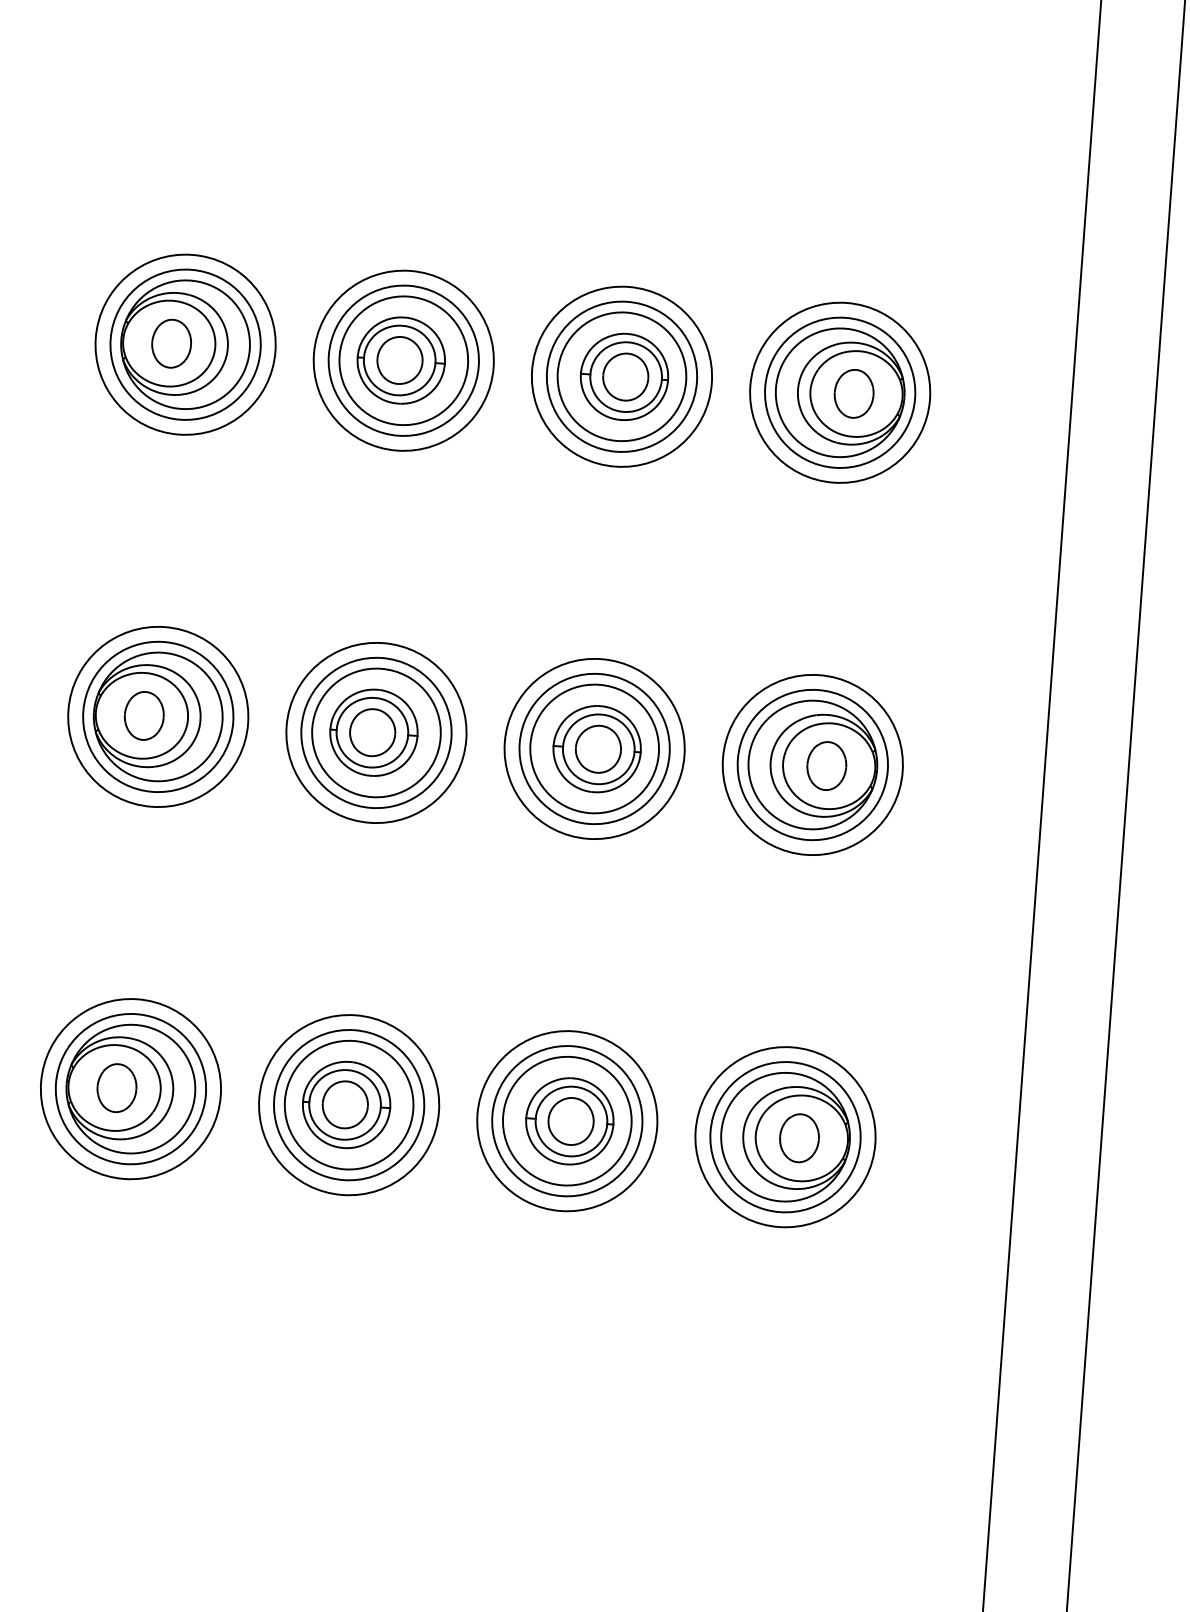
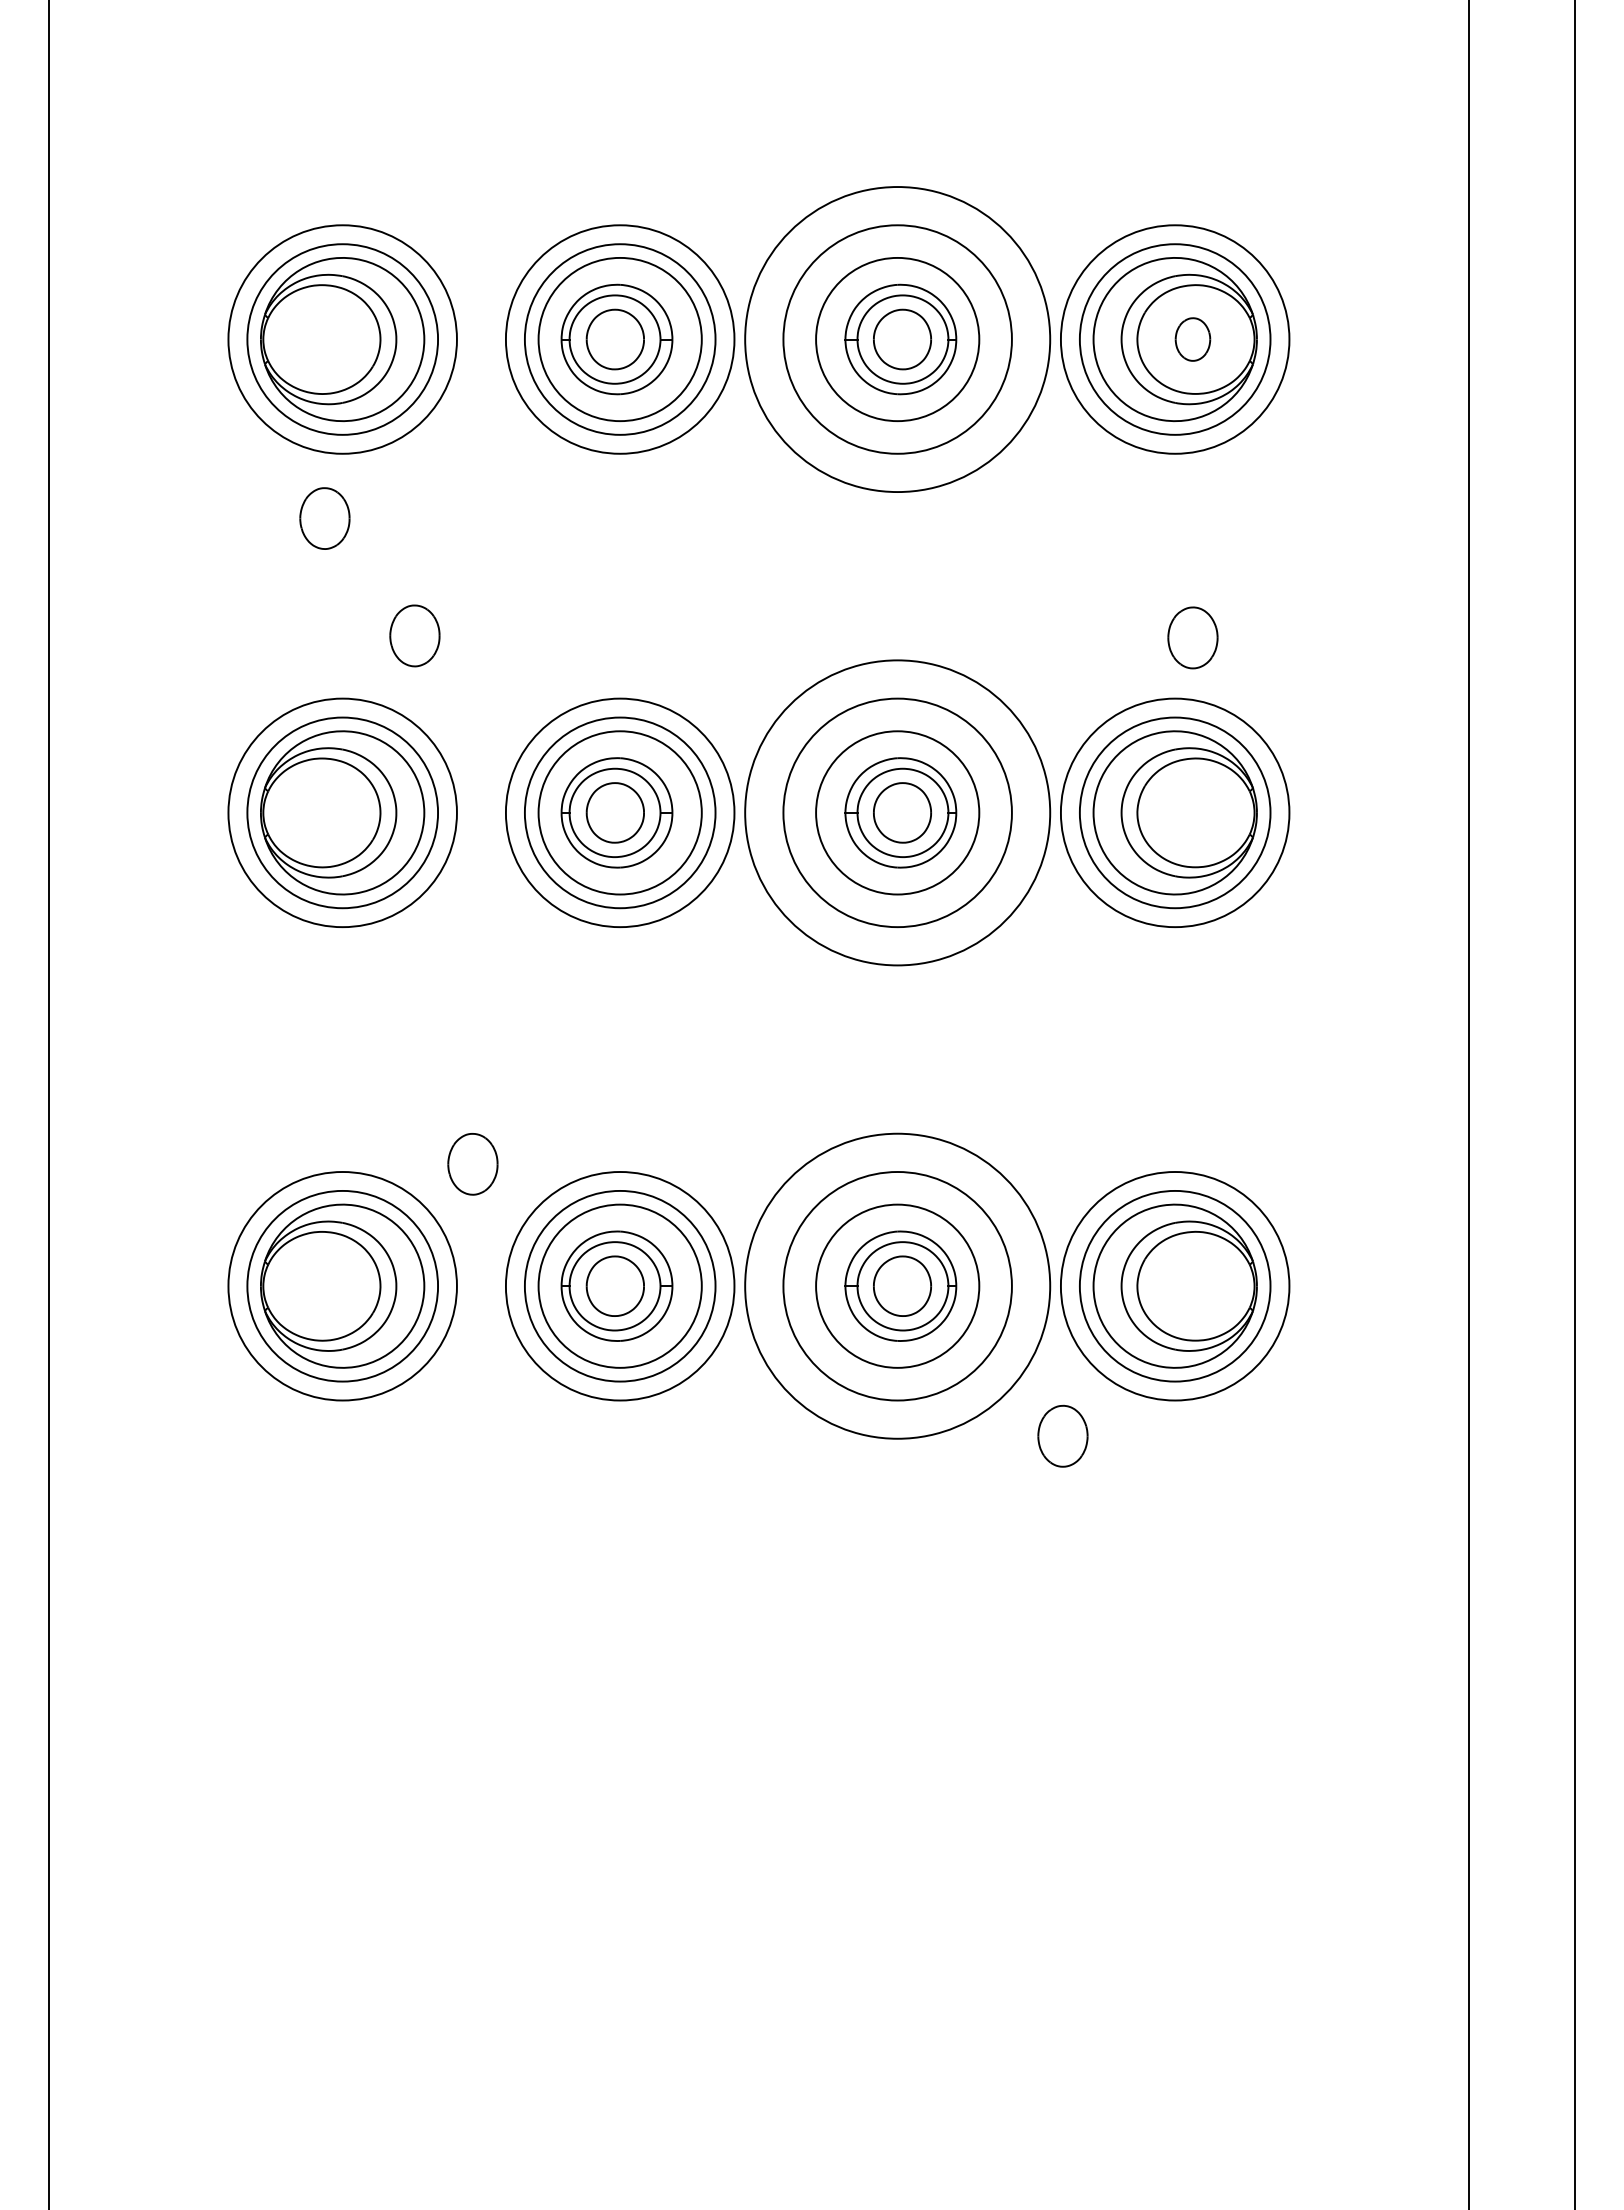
part: (171, 343) -> (324, 518), moved
circle: (621, 376) -> (897, 339), size x1.6
part: (853, 393) -> (1192, 339), size x0.7
part: (143, 715) -> (414, 635), moved
circle: (594, 748) -> (897, 812), size x1.6
part: (826, 765) -> (1192, 637), moved
part: (116, 1088) -> (472, 1164), moved
circle: (567, 1120) -> (897, 1285), size x1.6
part: (799, 1137) -> (1062, 1435), moved

